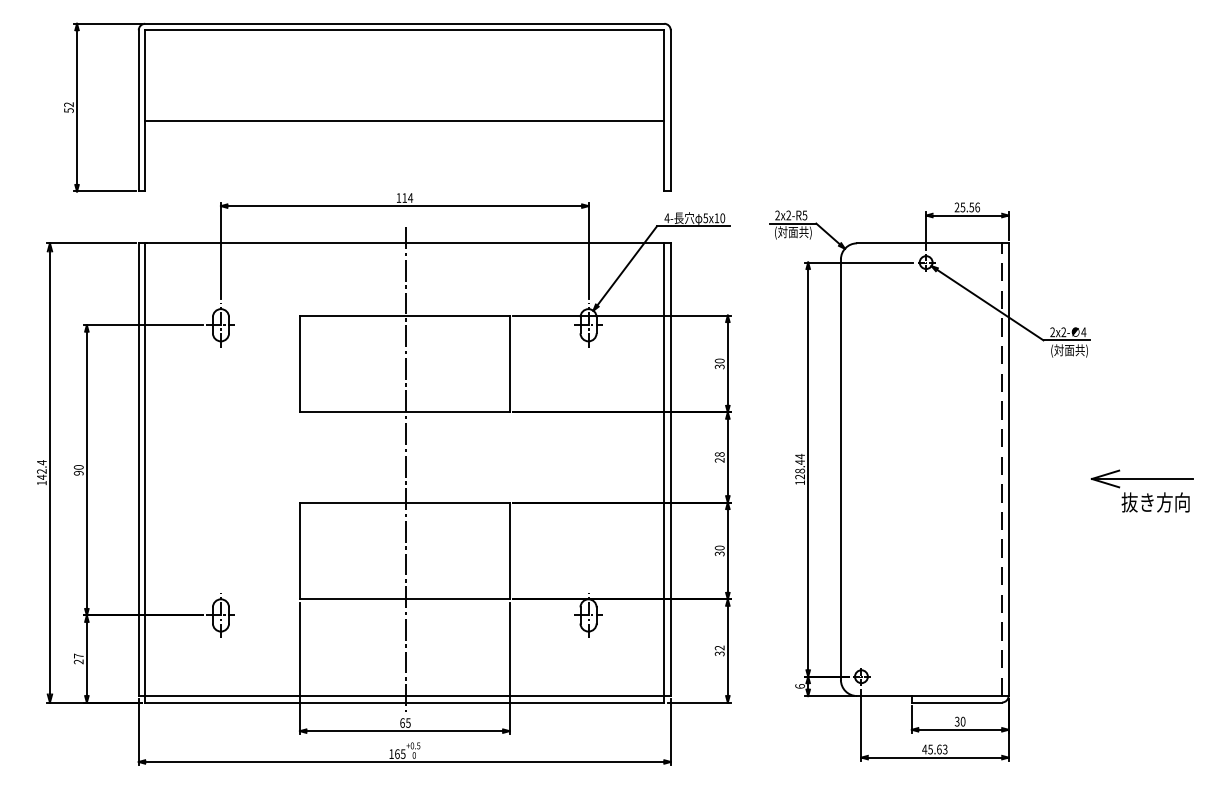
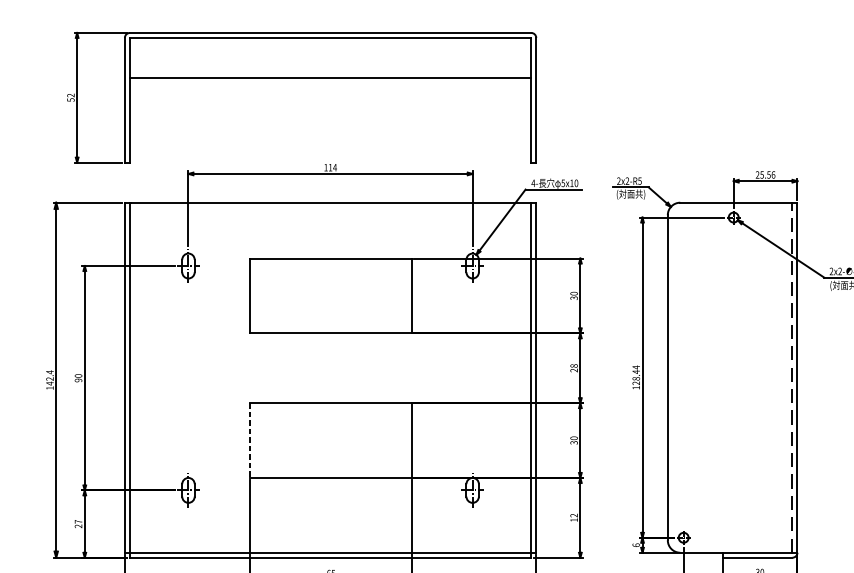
line: (404, 120) -> (330, 77), moved
line: (405, 469) -> (331, 377), removed
line: (299, 551) -> (249, 440), solid -> dashed
text: (719, 653) -> (573, 519), 32 -> 12

